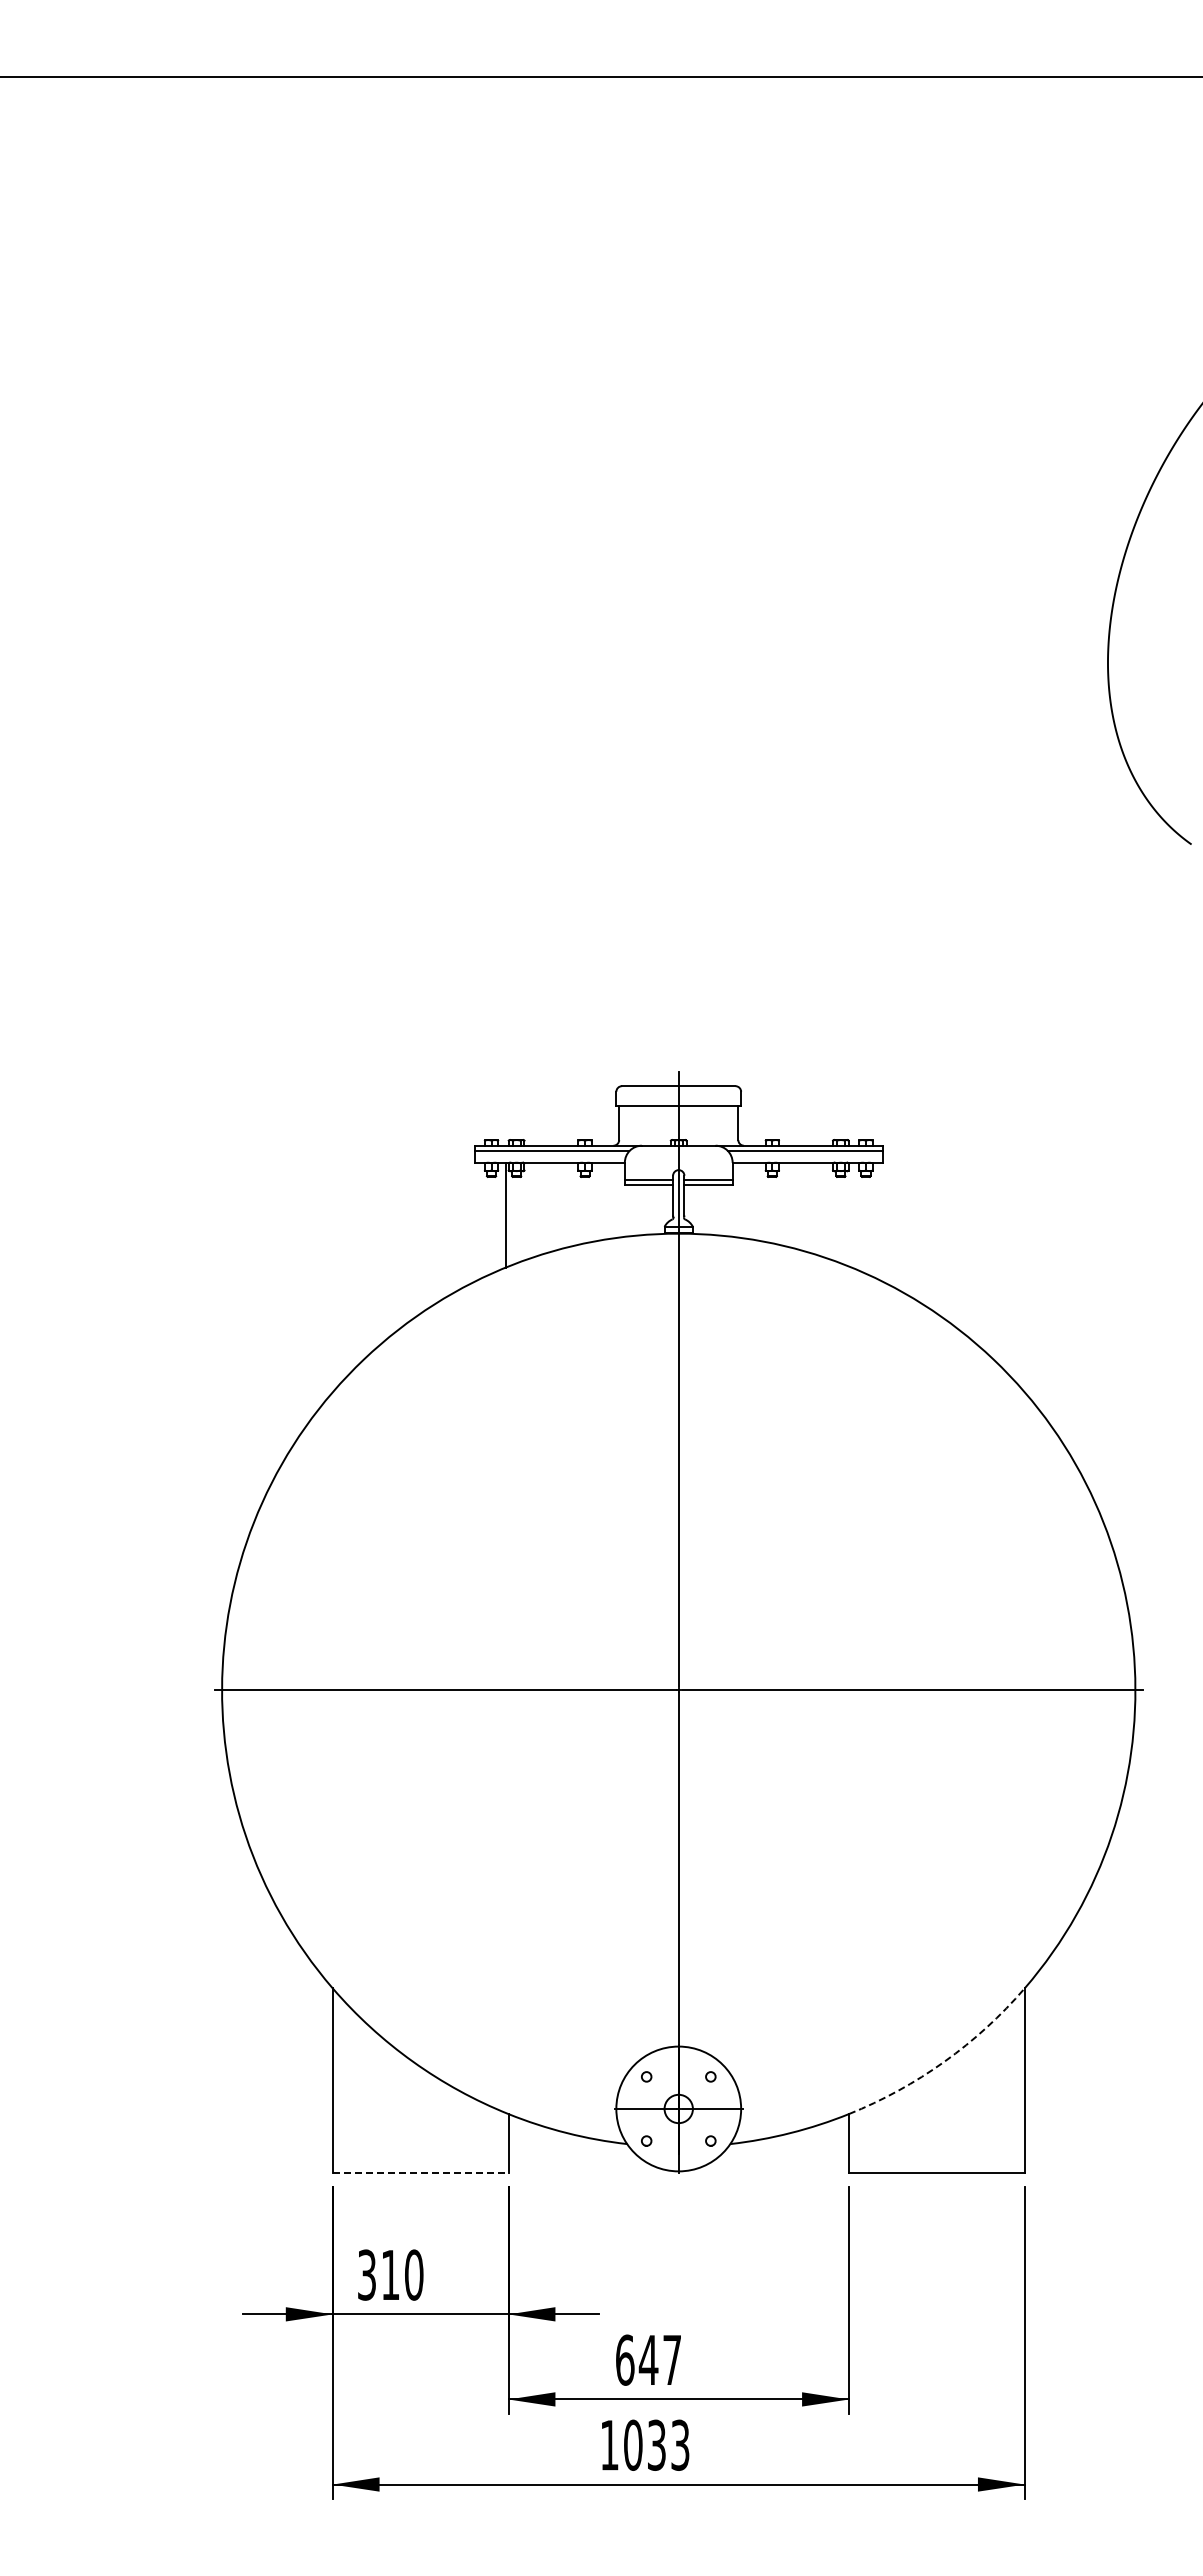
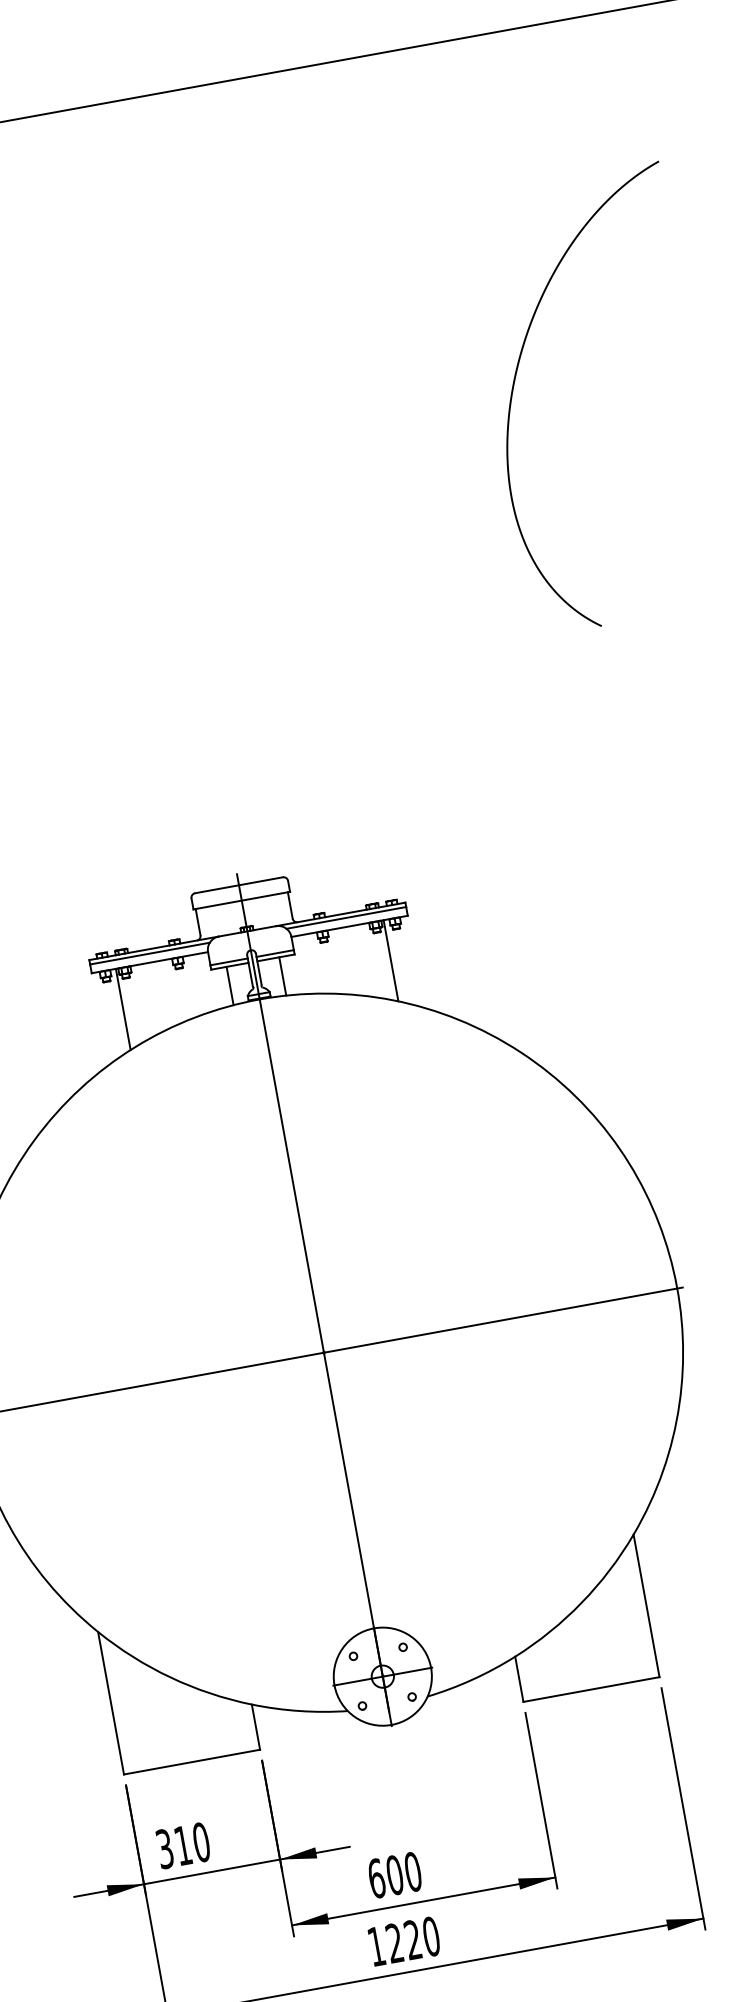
line: (644, 1209) -> (229, 985), added
line: (712, 1209) -> (282, 975), added
line: (851, 1214) -> (390, 960), added
arc: (944, 2061) -> (581, 1602), dashed -> solid
line: (420, 2172) -> (191, 1762), dashed -> solid
text: (659, 2359) -> (403, 1873), 647 -> 600
text: (656, 2444) -> (412, 1939), 1033 -> 1220

